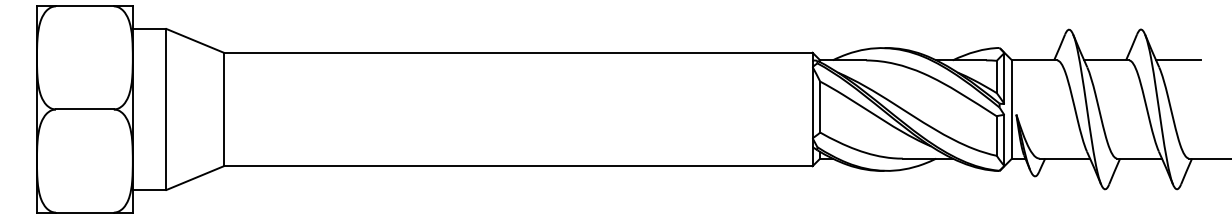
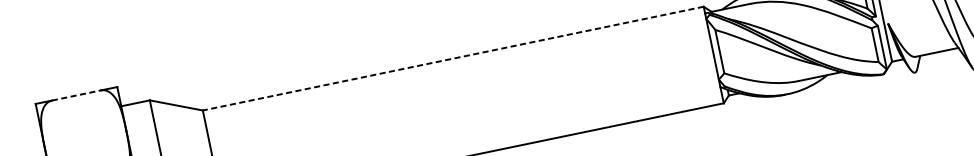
line: (84, 6) -> (76, 95), solid -> dashed
line: (517, 52) -> (452, 58), solid -> dashed

